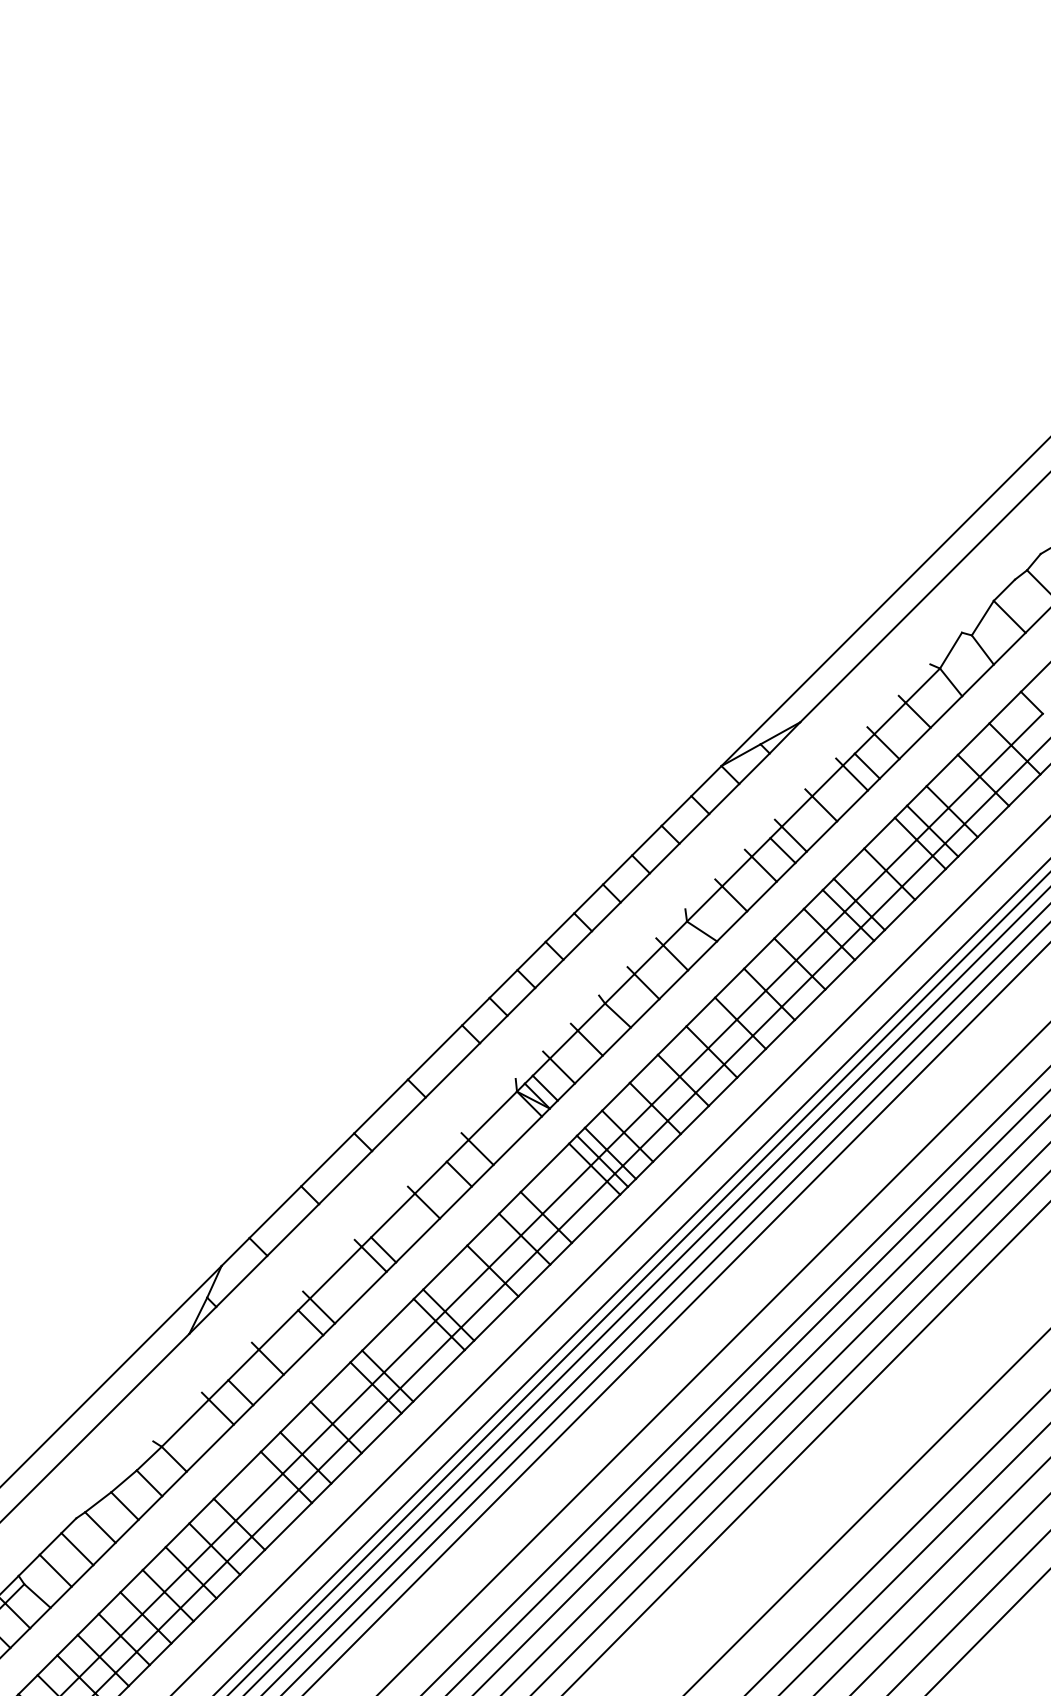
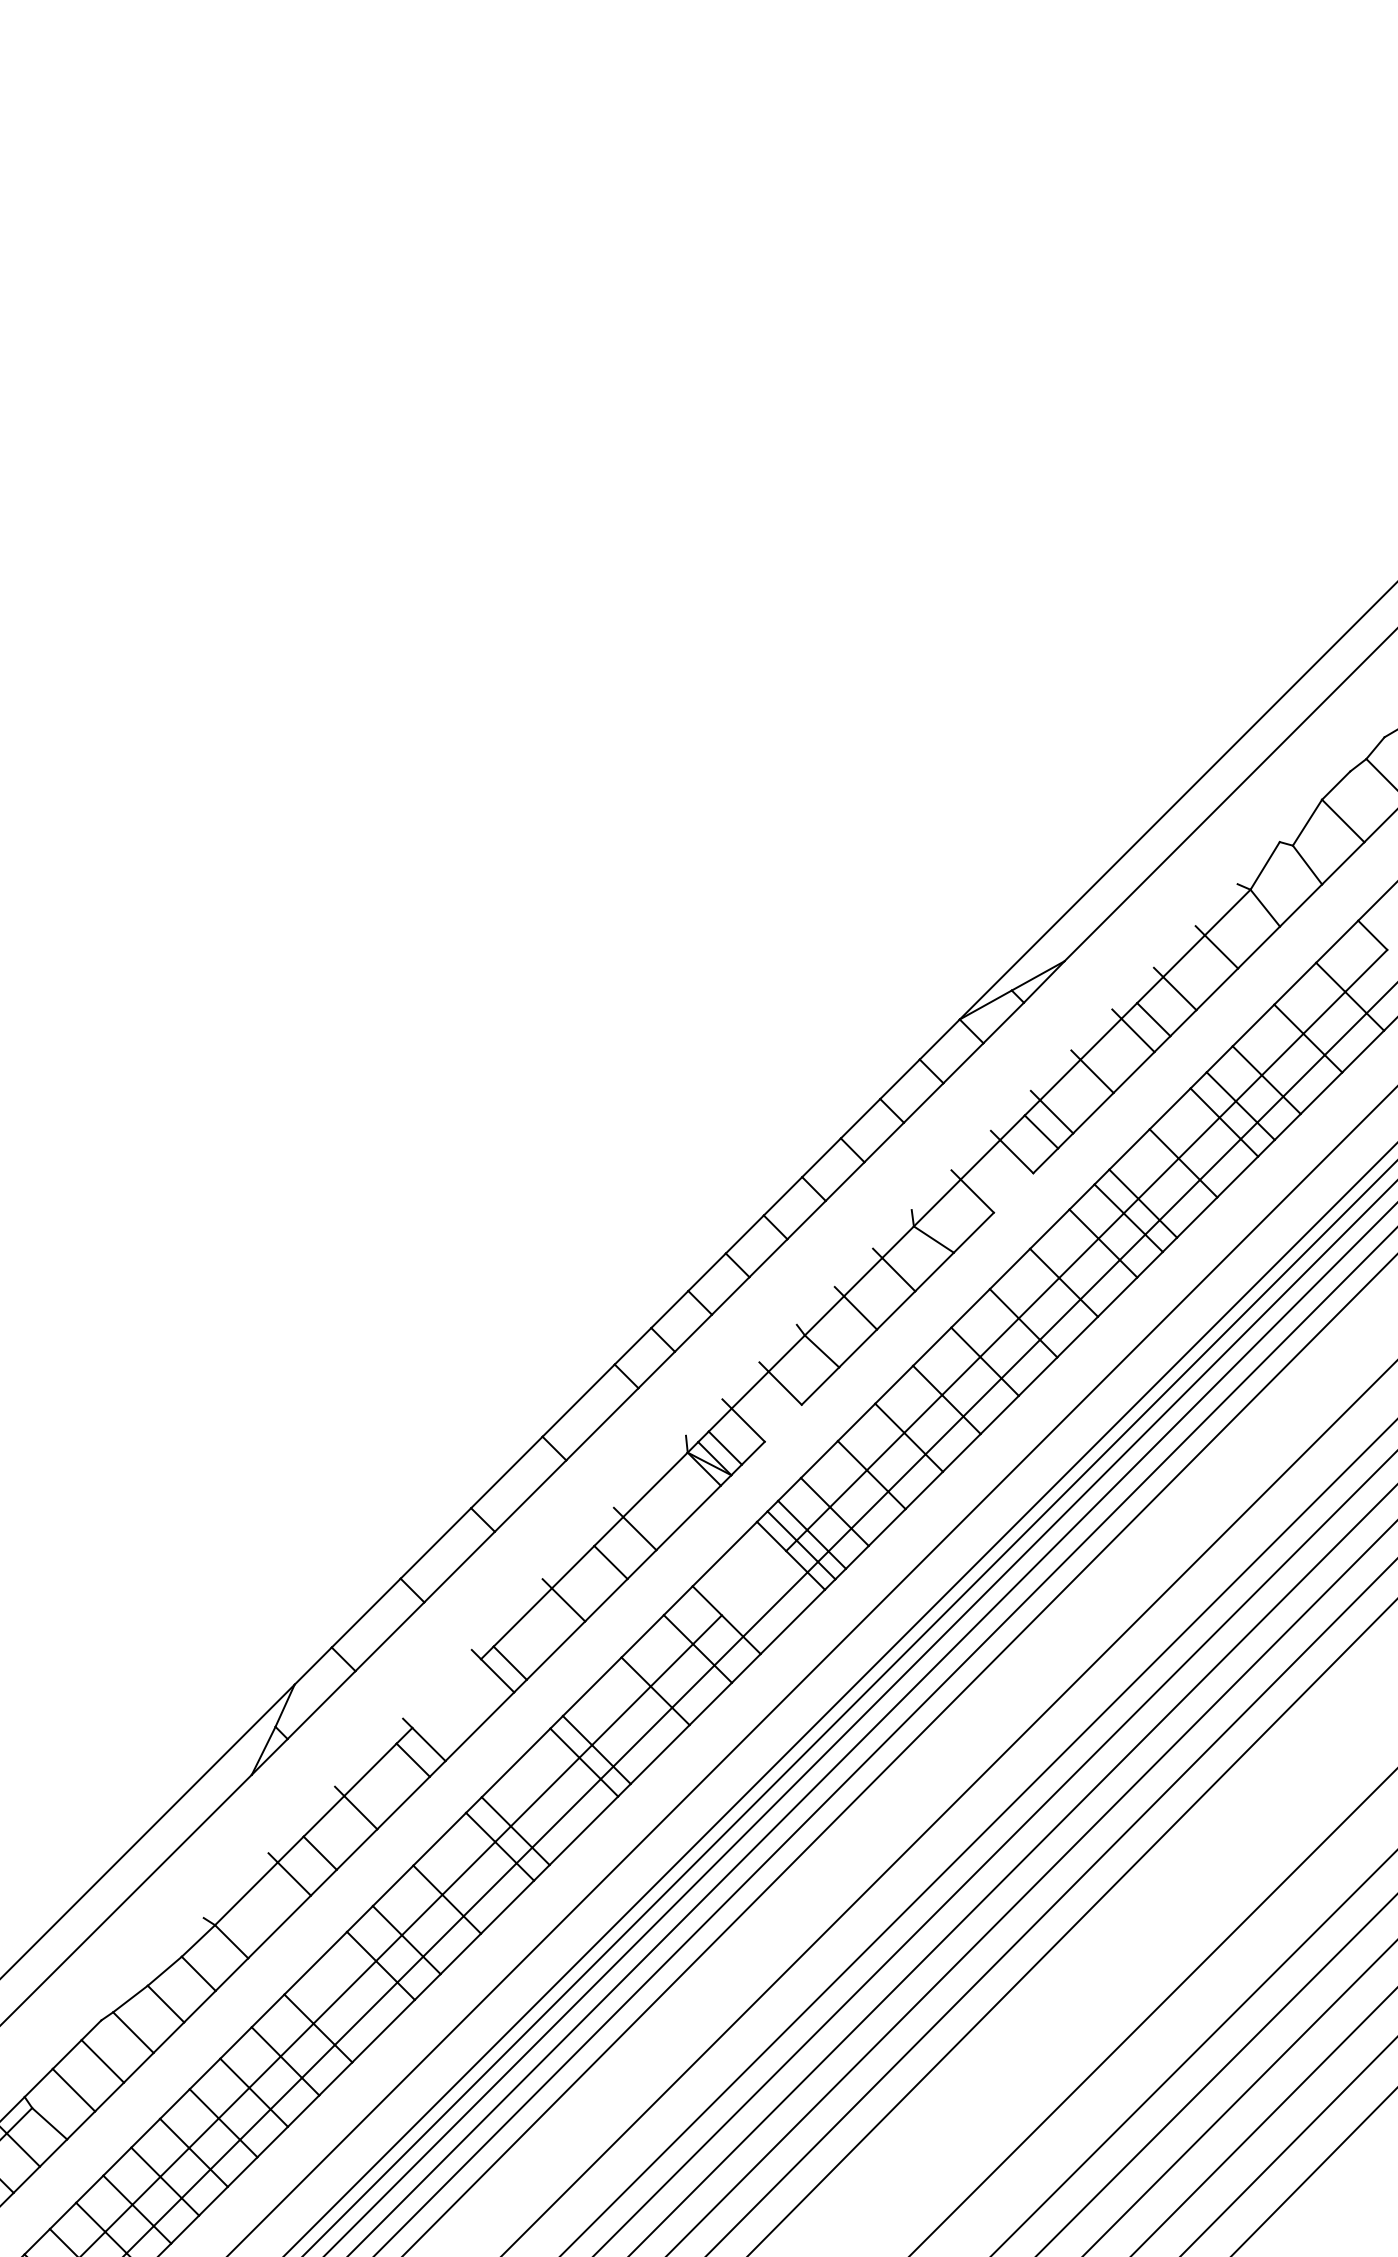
line: (761, 896) -> (1013, 1192), removed
line: (588, 1068) -> (782, 1422), removed
line: (566, 1189) -> (753, 1583), removed
line: (335, 1272) -> (446, 1693), removed

